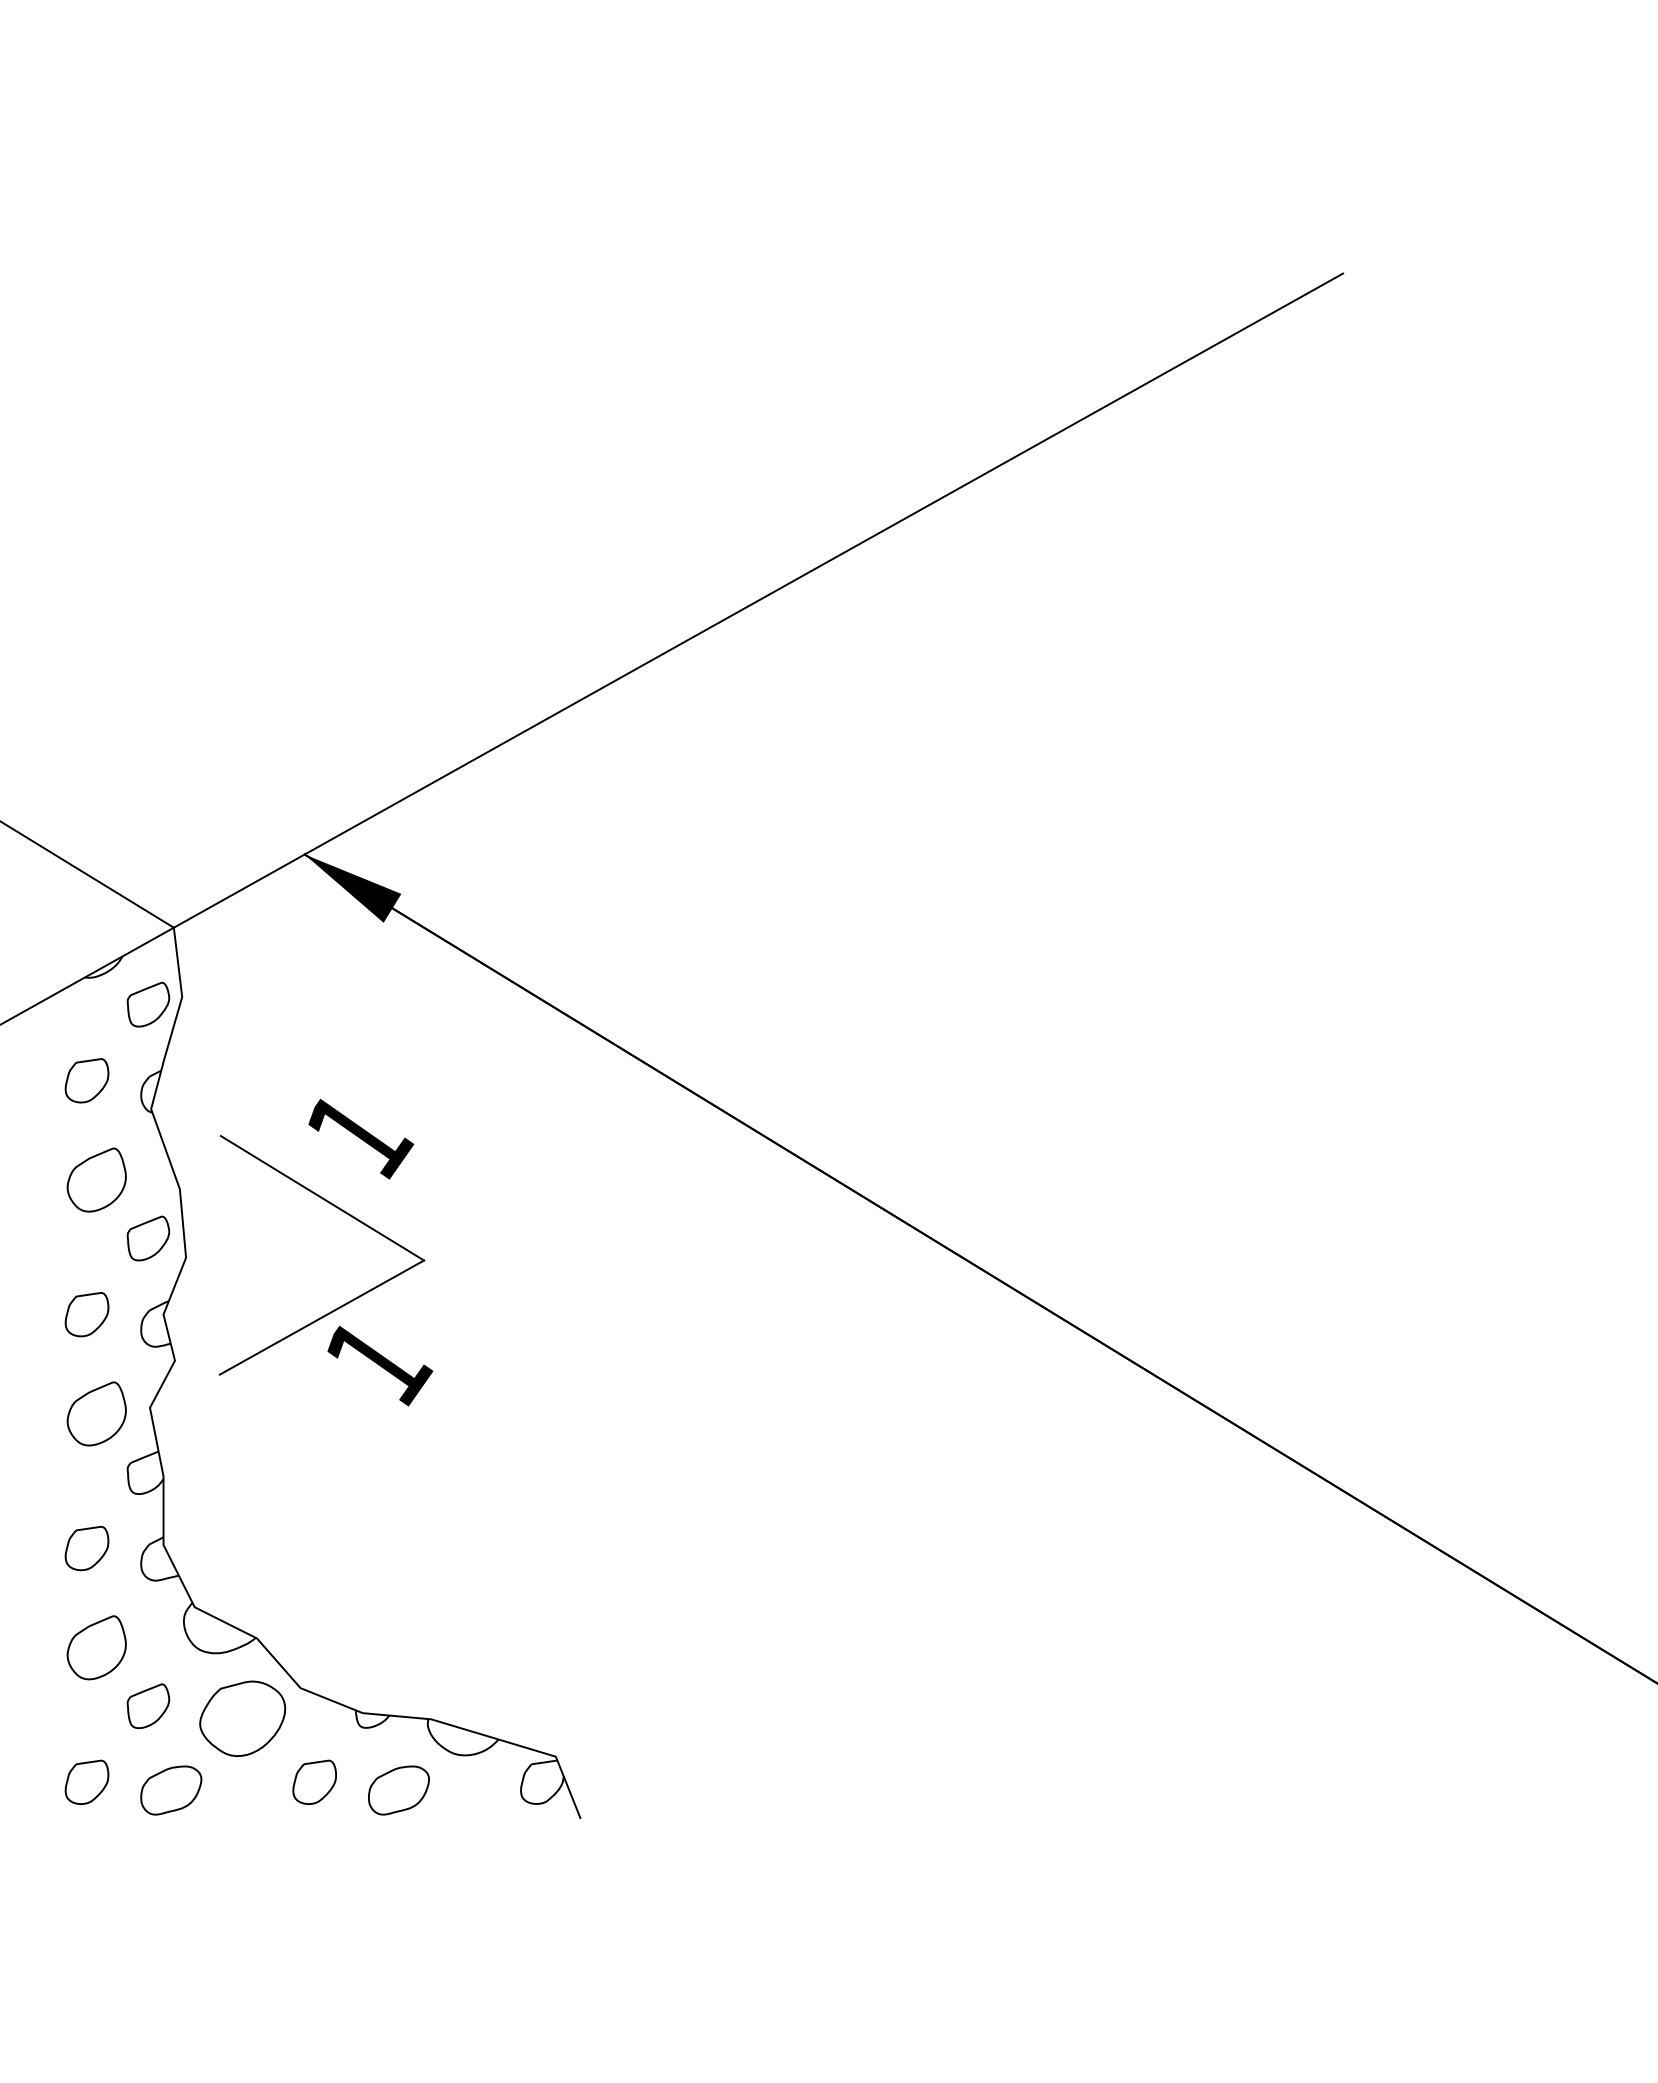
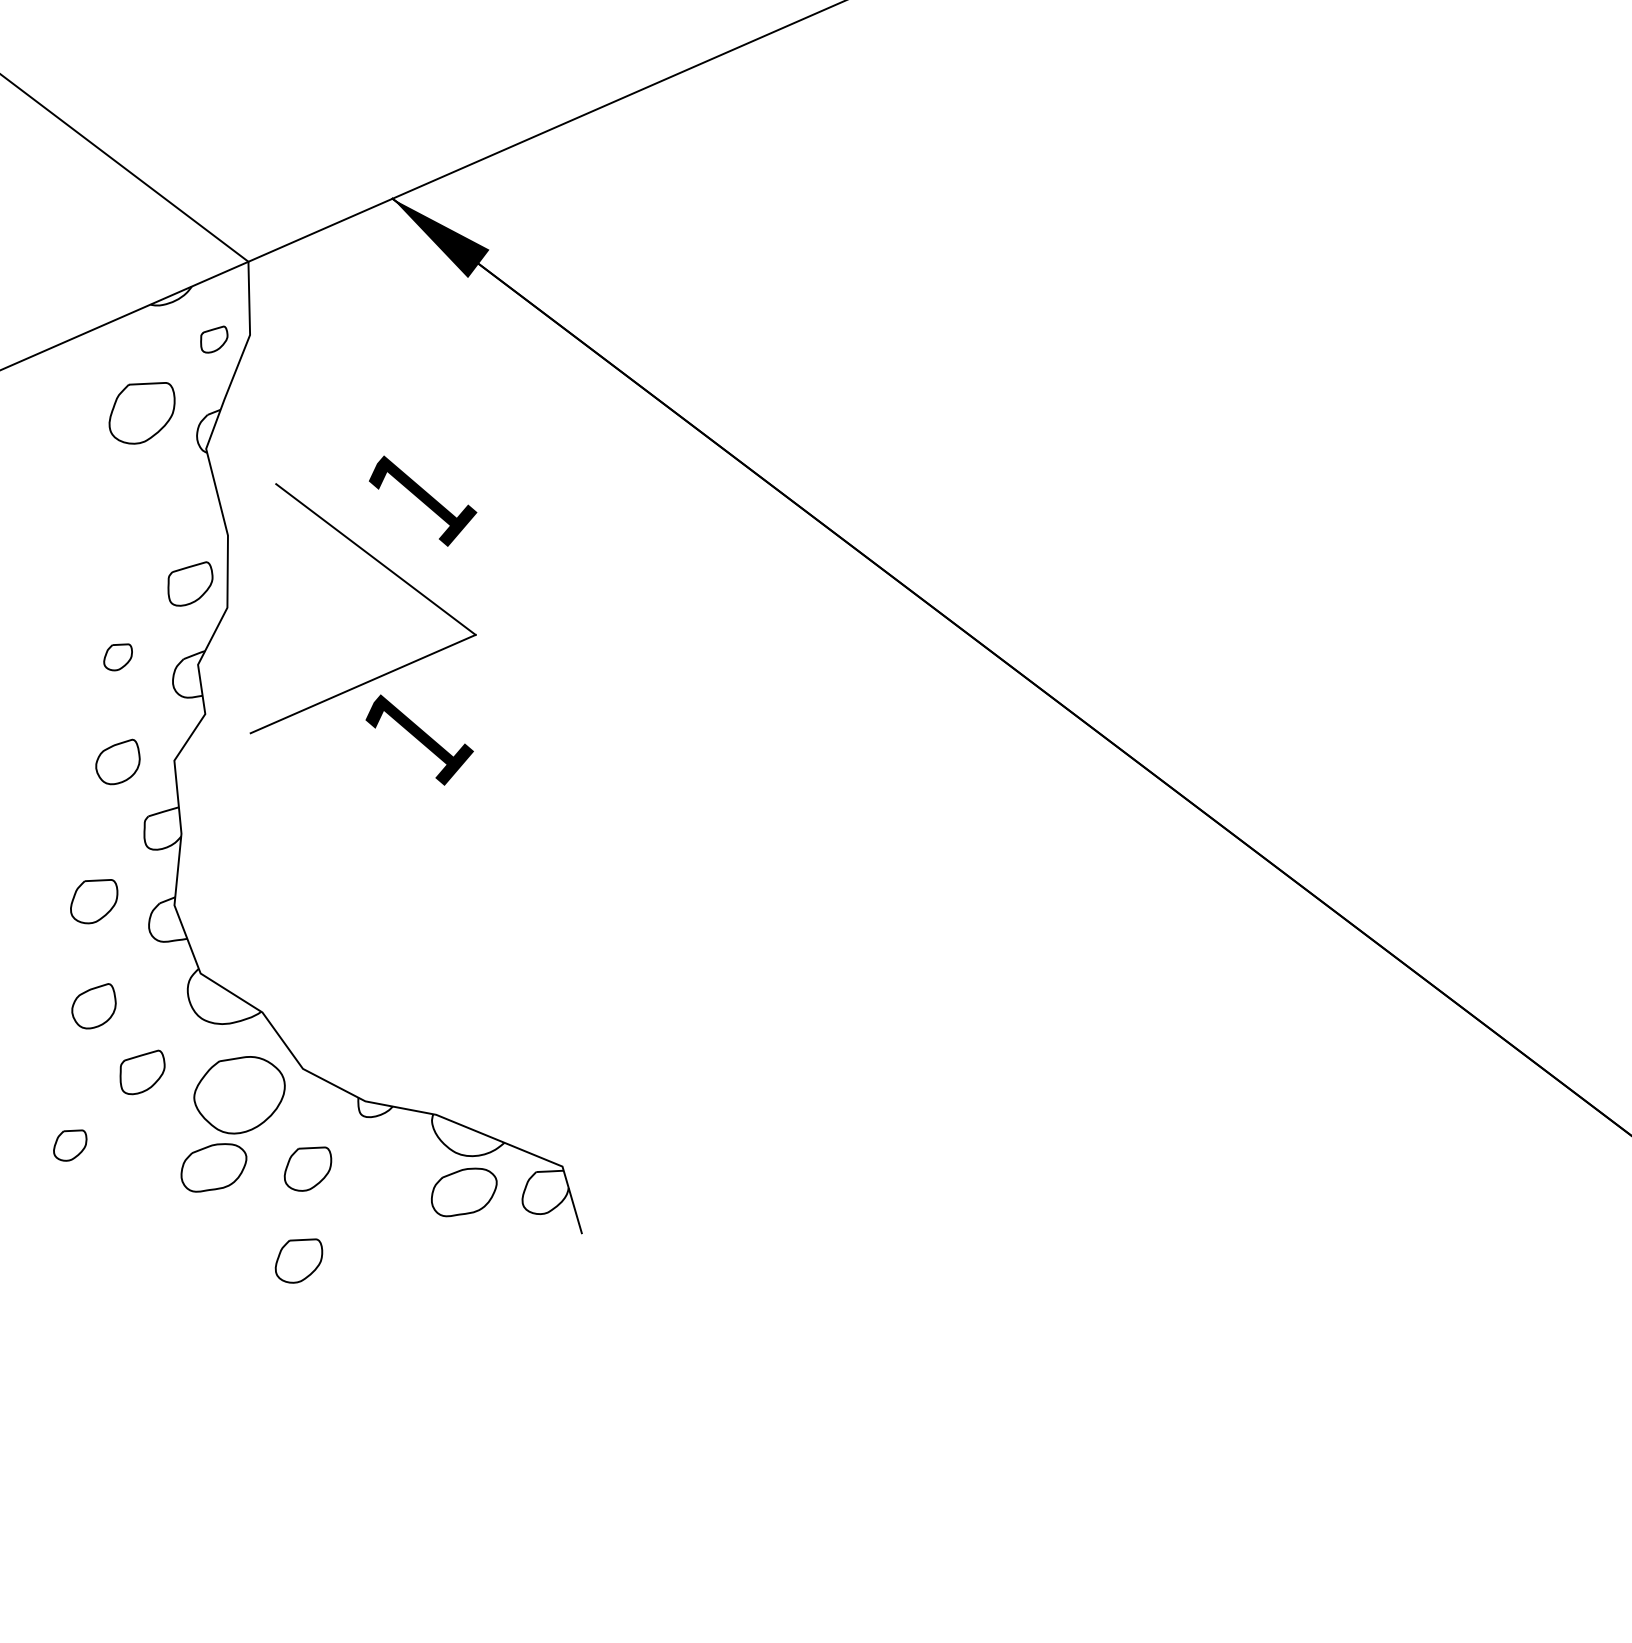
part: (148, 1004) -> (214, 339), size x0.6
part: (86, 1080) -> (141, 412), size x1.4
part: (96, 1179) -> (141, 516), removed
part: (86, 1314) -> (117, 656), size x0.6
part: (96, 1413) -> (117, 761), size x0.7
part: (96, 1647) -> (93, 1005), size x0.7
part: (86, 1781) -> (69, 1144), size x0.7
part: (171, 1790) -> (214, 1168), moved
part: (398, 1790) -> (463, 1192), moved
part: (314, 1869) -> (298, 1259), added

